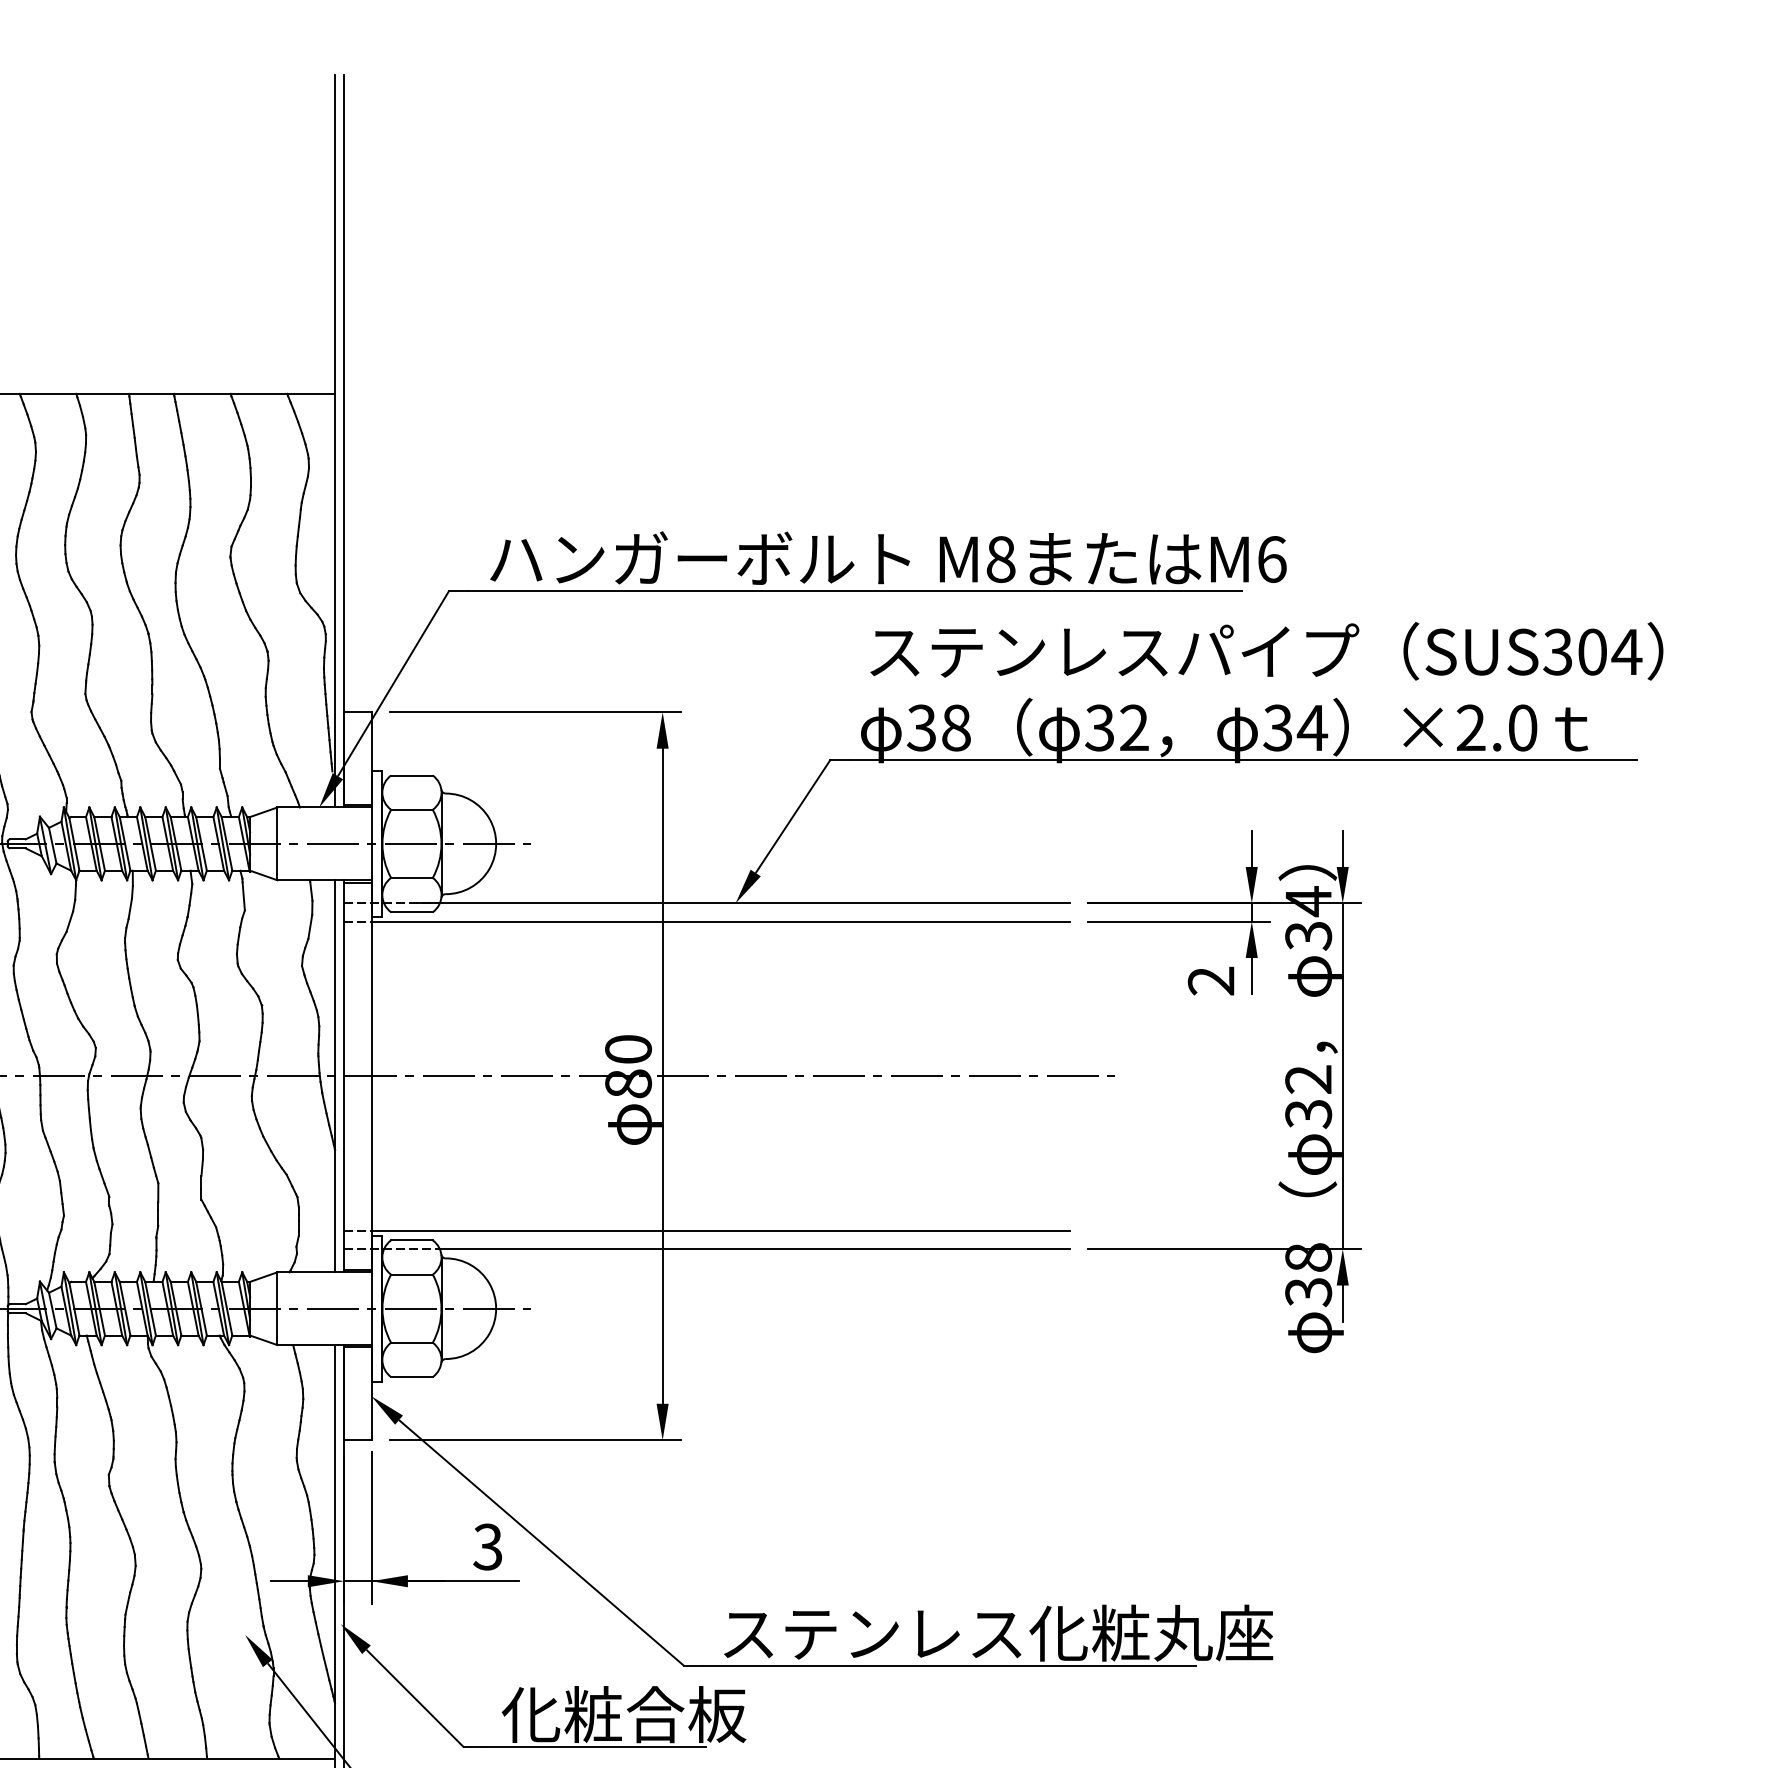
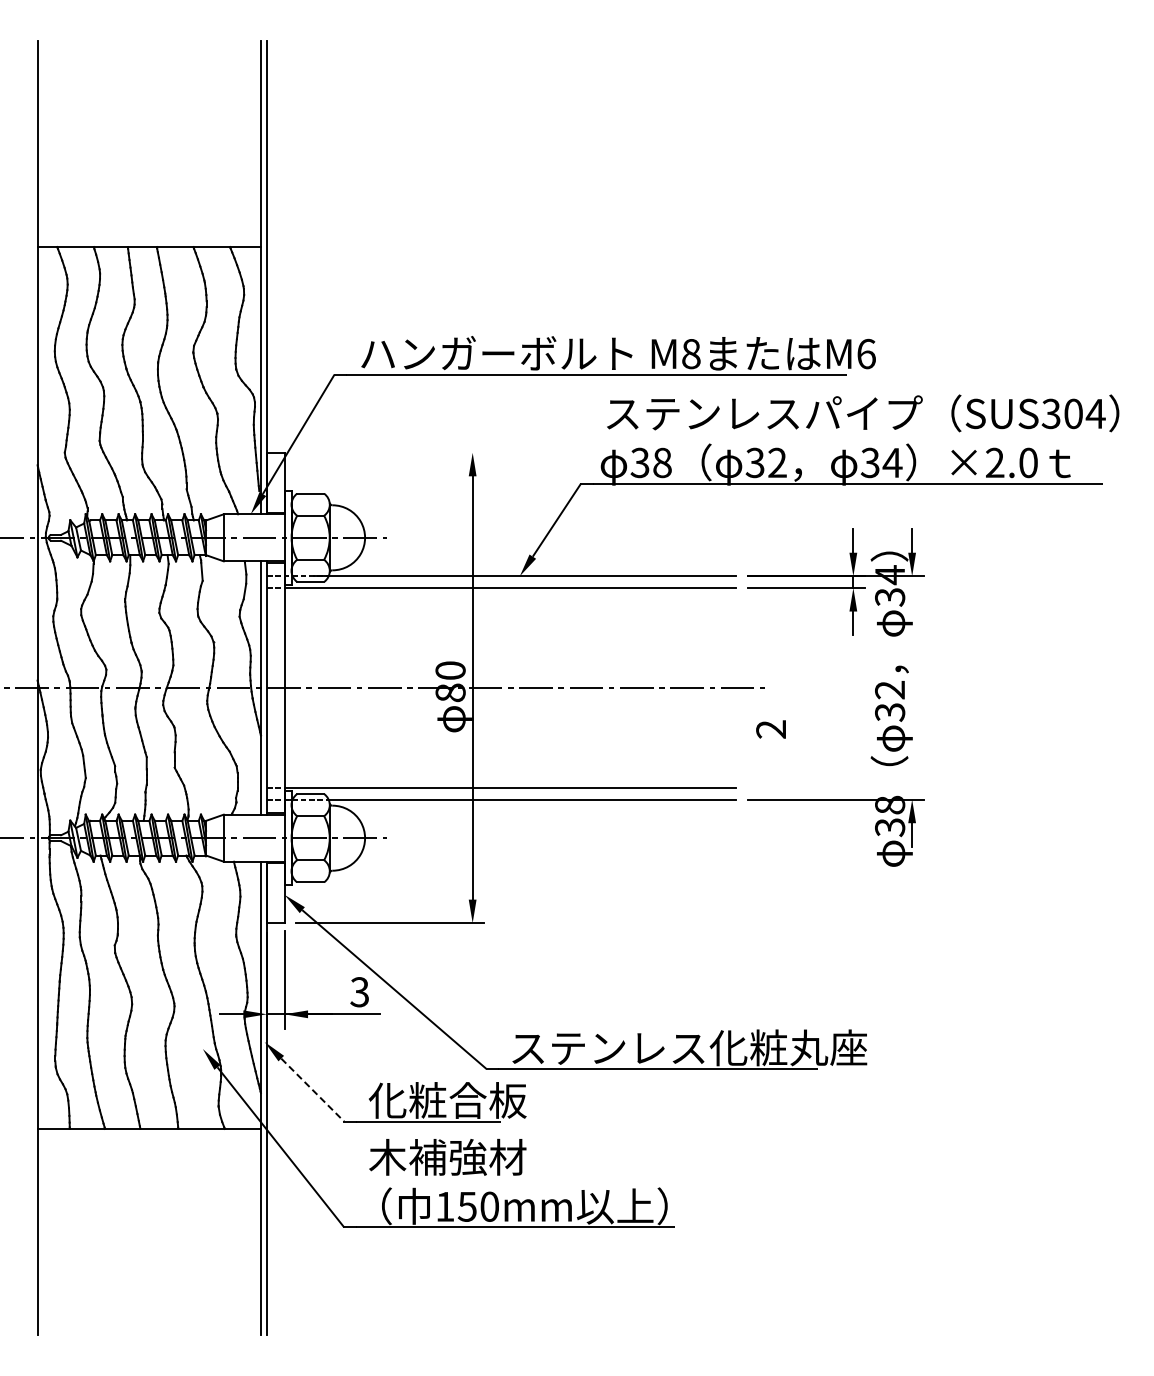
line: (535, 711) -> (390, 452), removed
text: (1210, 981) -> (770, 729), moved
line: (1343, 1075) -> (912, 687), removed
line: (414, 1699) -> (312, 1090), solid -> dashed

